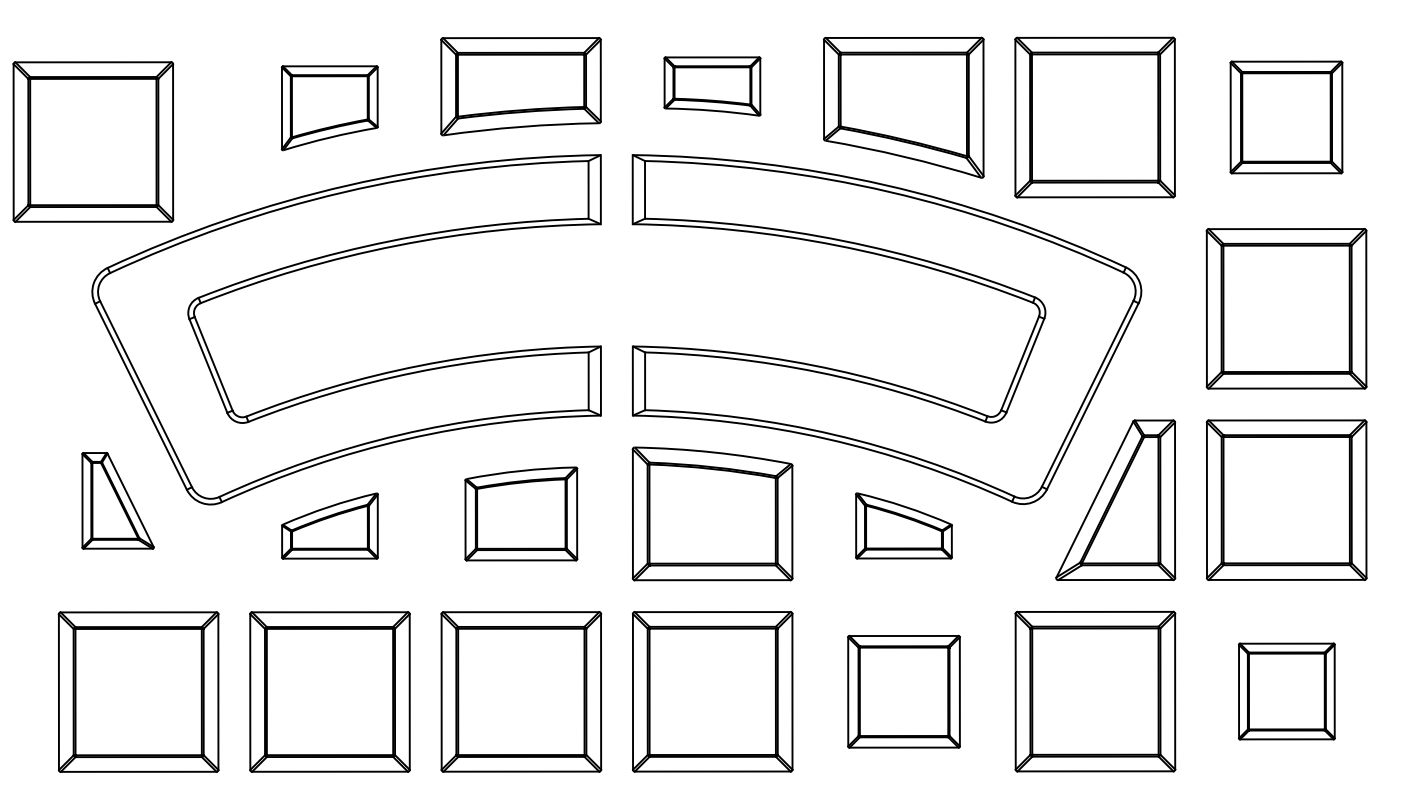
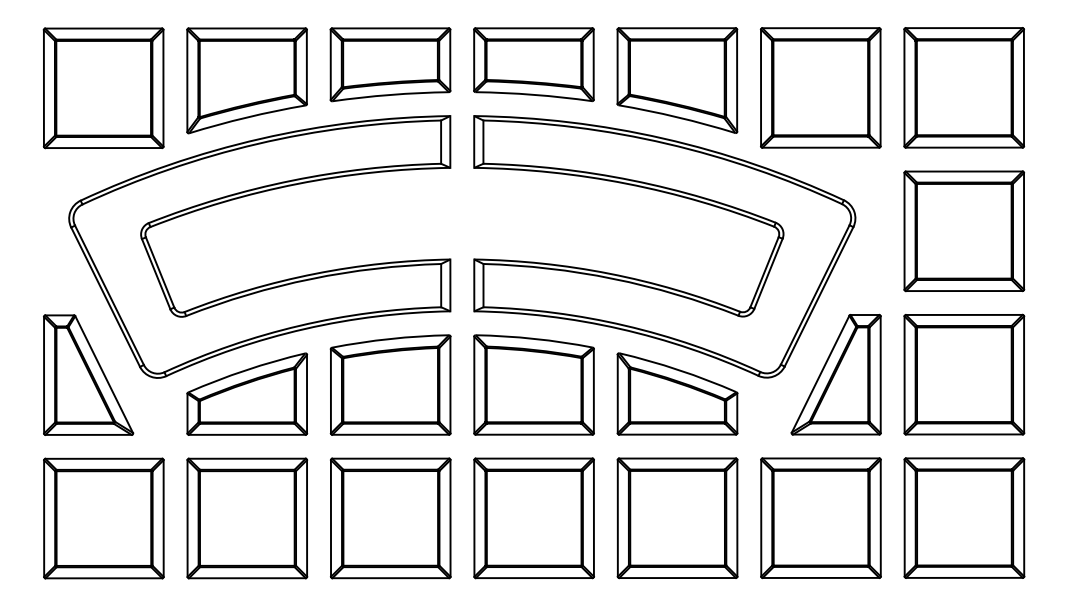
part: (712, 86) -> (534, 64), size x1.67
part: (329, 108) -> (246, 81), size x1.67
part: (1286, 117) -> (964, 87), size x1.43
part: (93, 141) -> (103, 87), moved
part: (117, 500) -> (88, 374), size x1.67
part: (521, 513) -> (390, 384), size x1.43
part: (329, 525) -> (246, 393), size x1.67
part: (903, 525) -> (677, 393), size x1.67
part: (903, 691) -> (677, 518), size x1.43
part: (1286, 691) -> (964, 518), size x1.67

